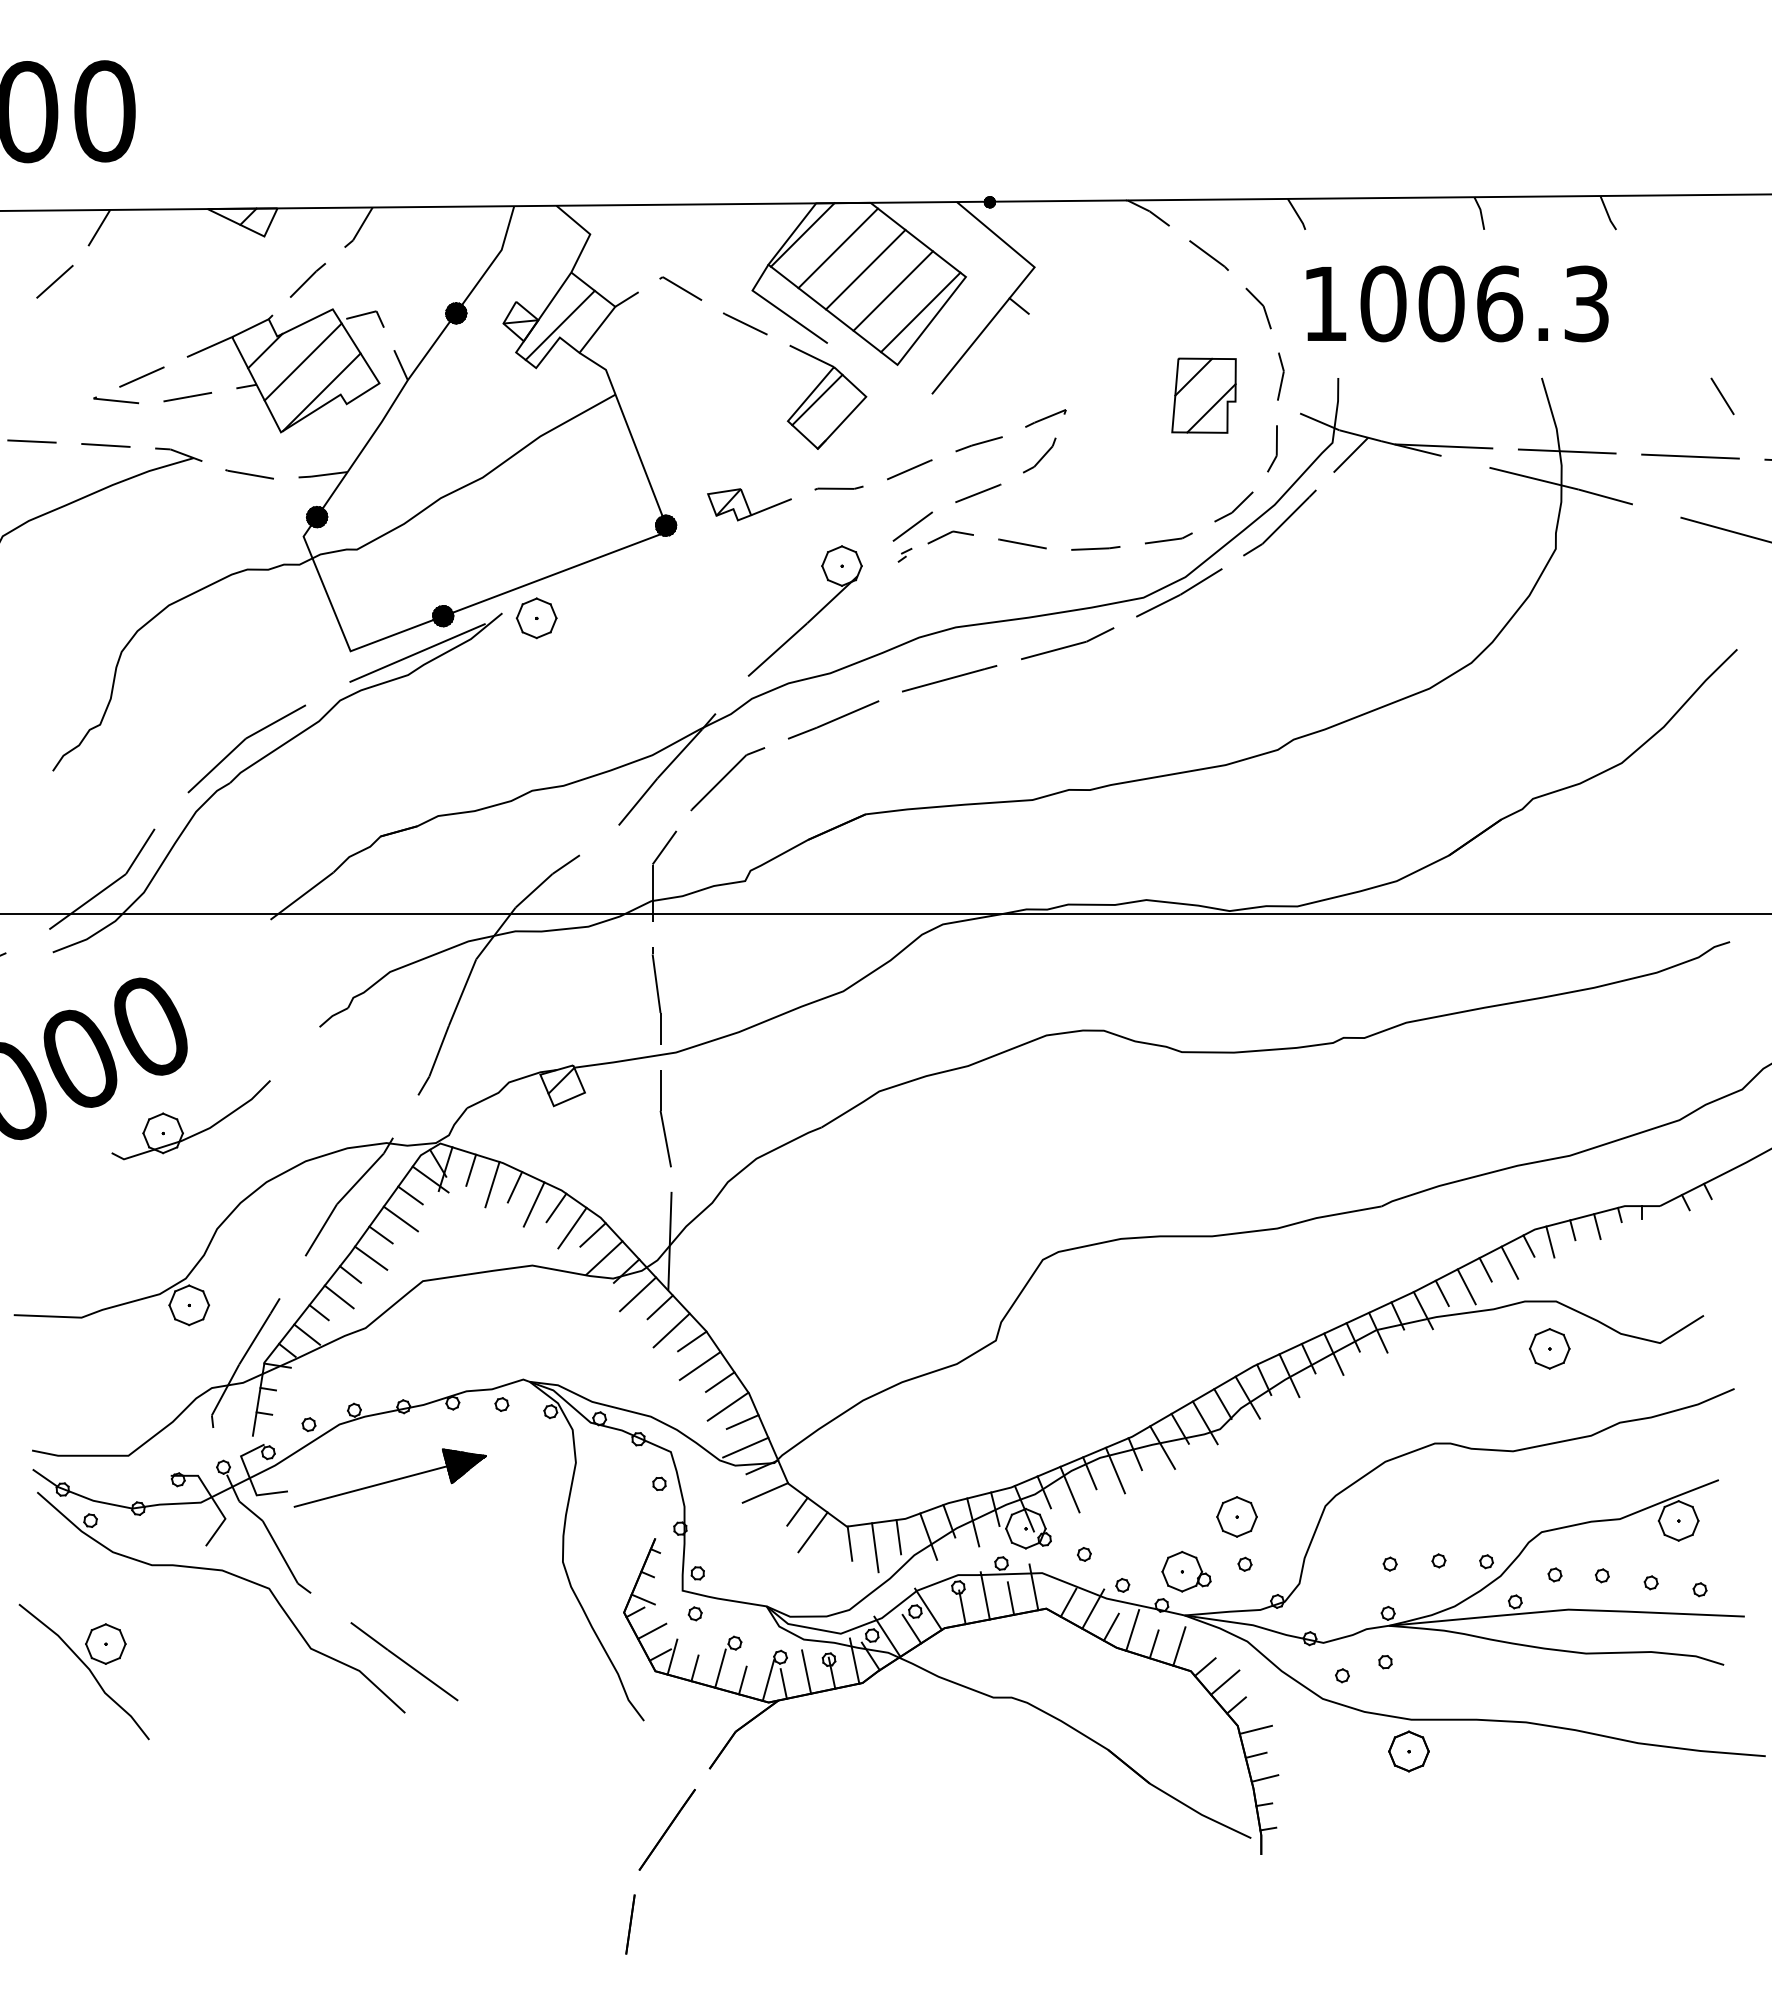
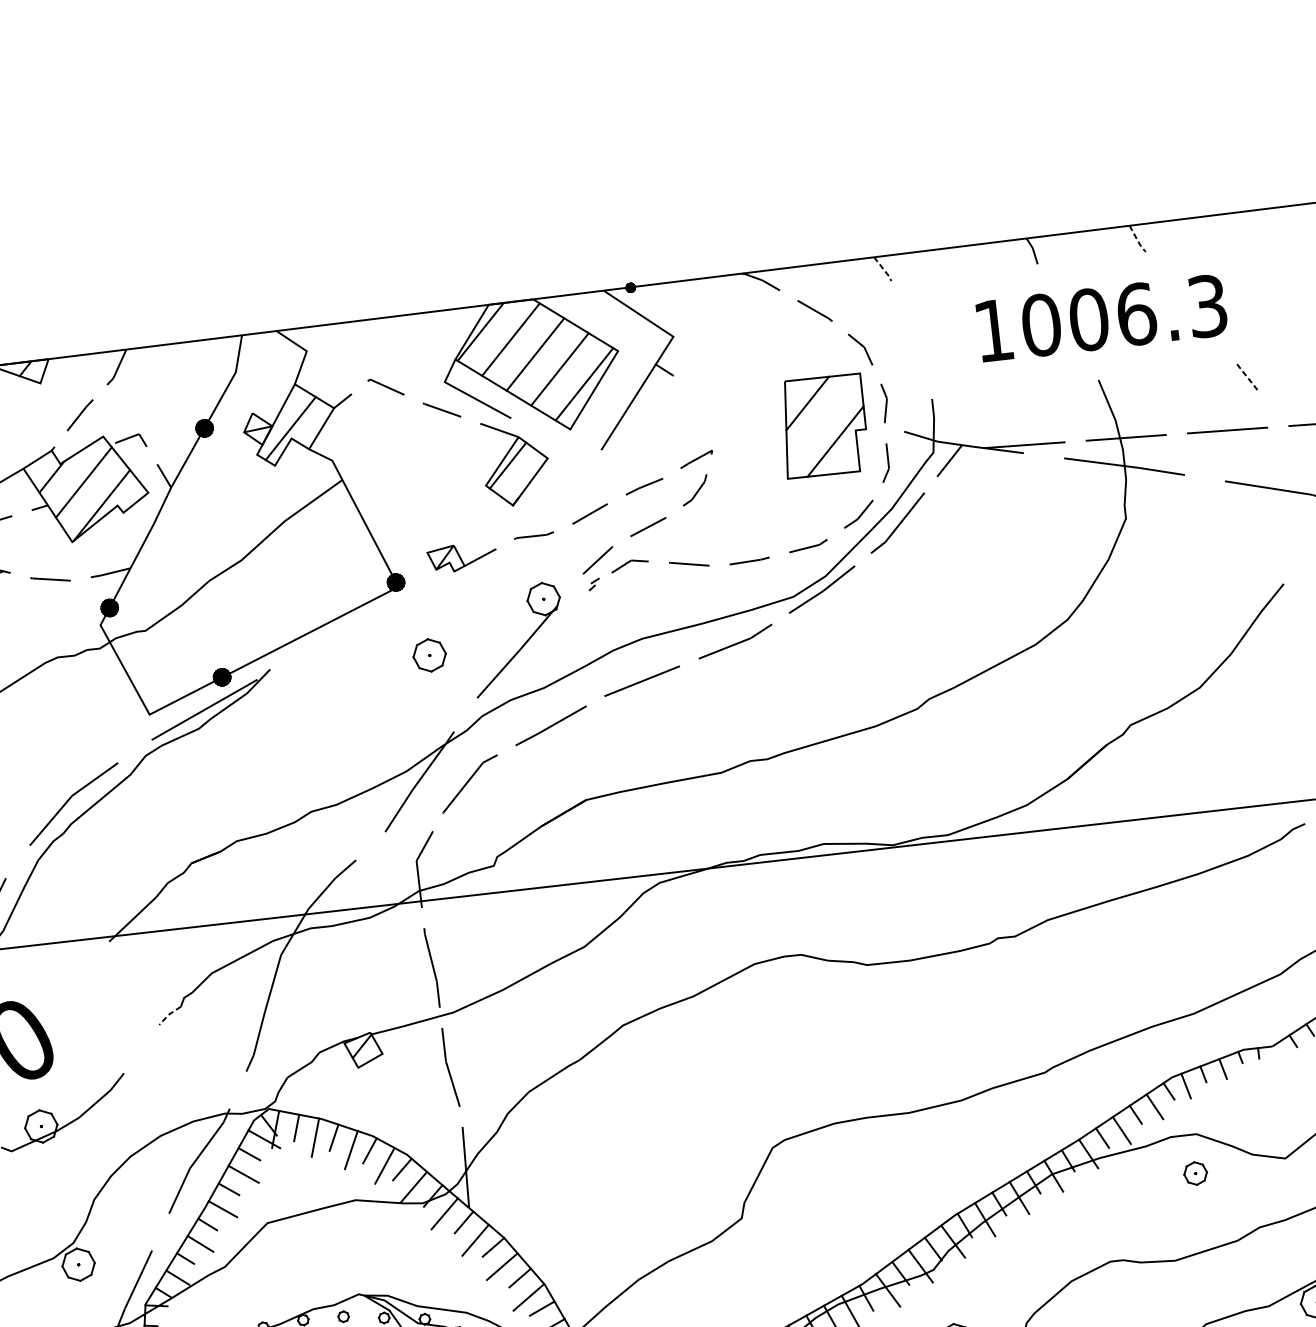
line: (1297, 214) -> (883, 269), solid -> dashed
line: (1607, 214) -> (1137, 240), solid -> dashed
text: (1457, 303) -> (1102, 317), moved
part: (1203, 395) -> (823, 425), size x1.6
line: (1722, 396) -> (1248, 378), solid -> dashed
part: (536, 618) -> (429, 655), moved
line: (332, 1016) -> (168, 1015), solid -> dashed
part: (1549, 1348) -> (1195, 1173), size x0.7

